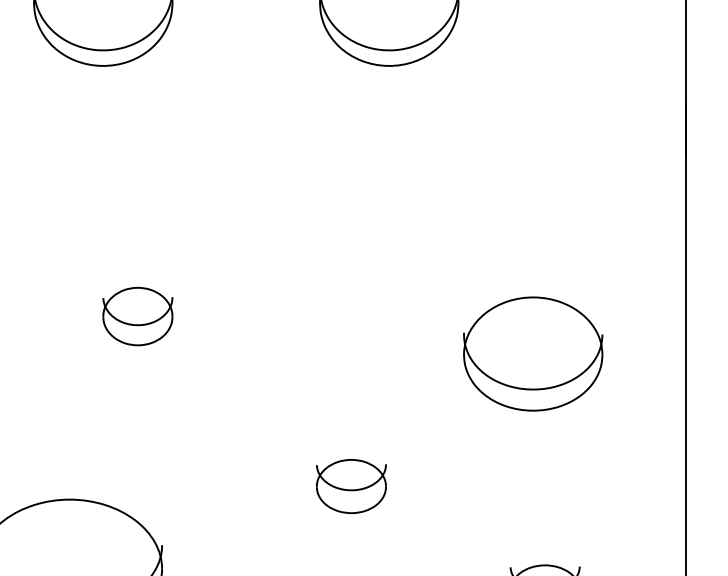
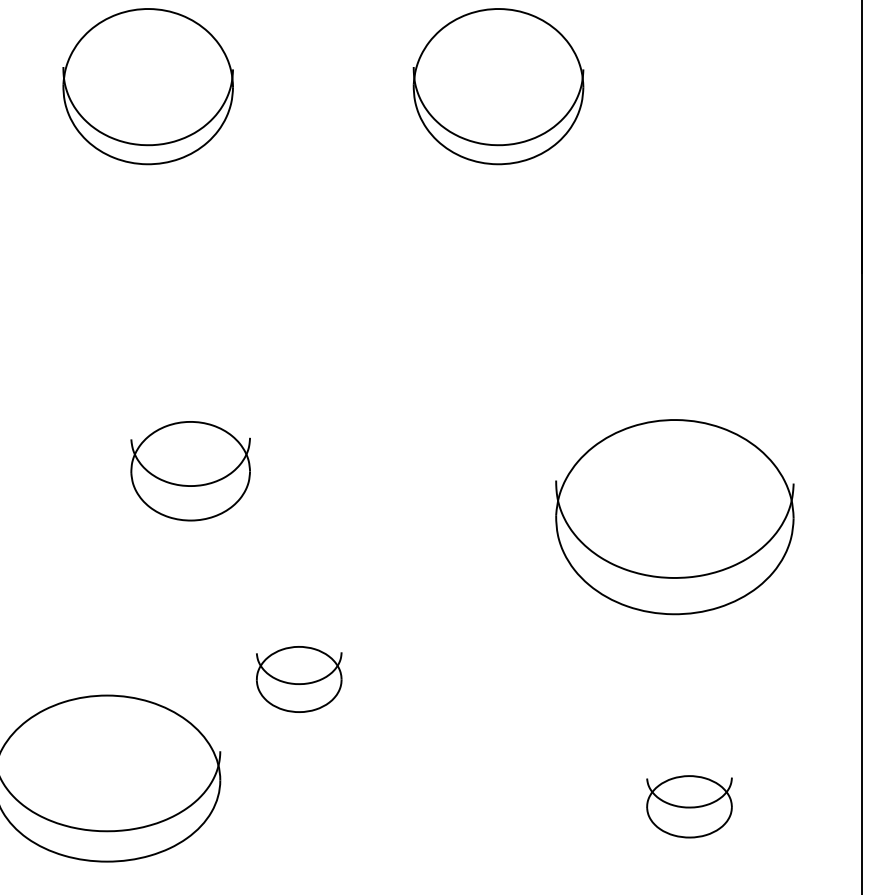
part: (137, 316) -> (190, 471), size x1.4
part: (532, 354) -> (674, 517), size x1.4
part: (351, 486) -> (299, 679), moved

